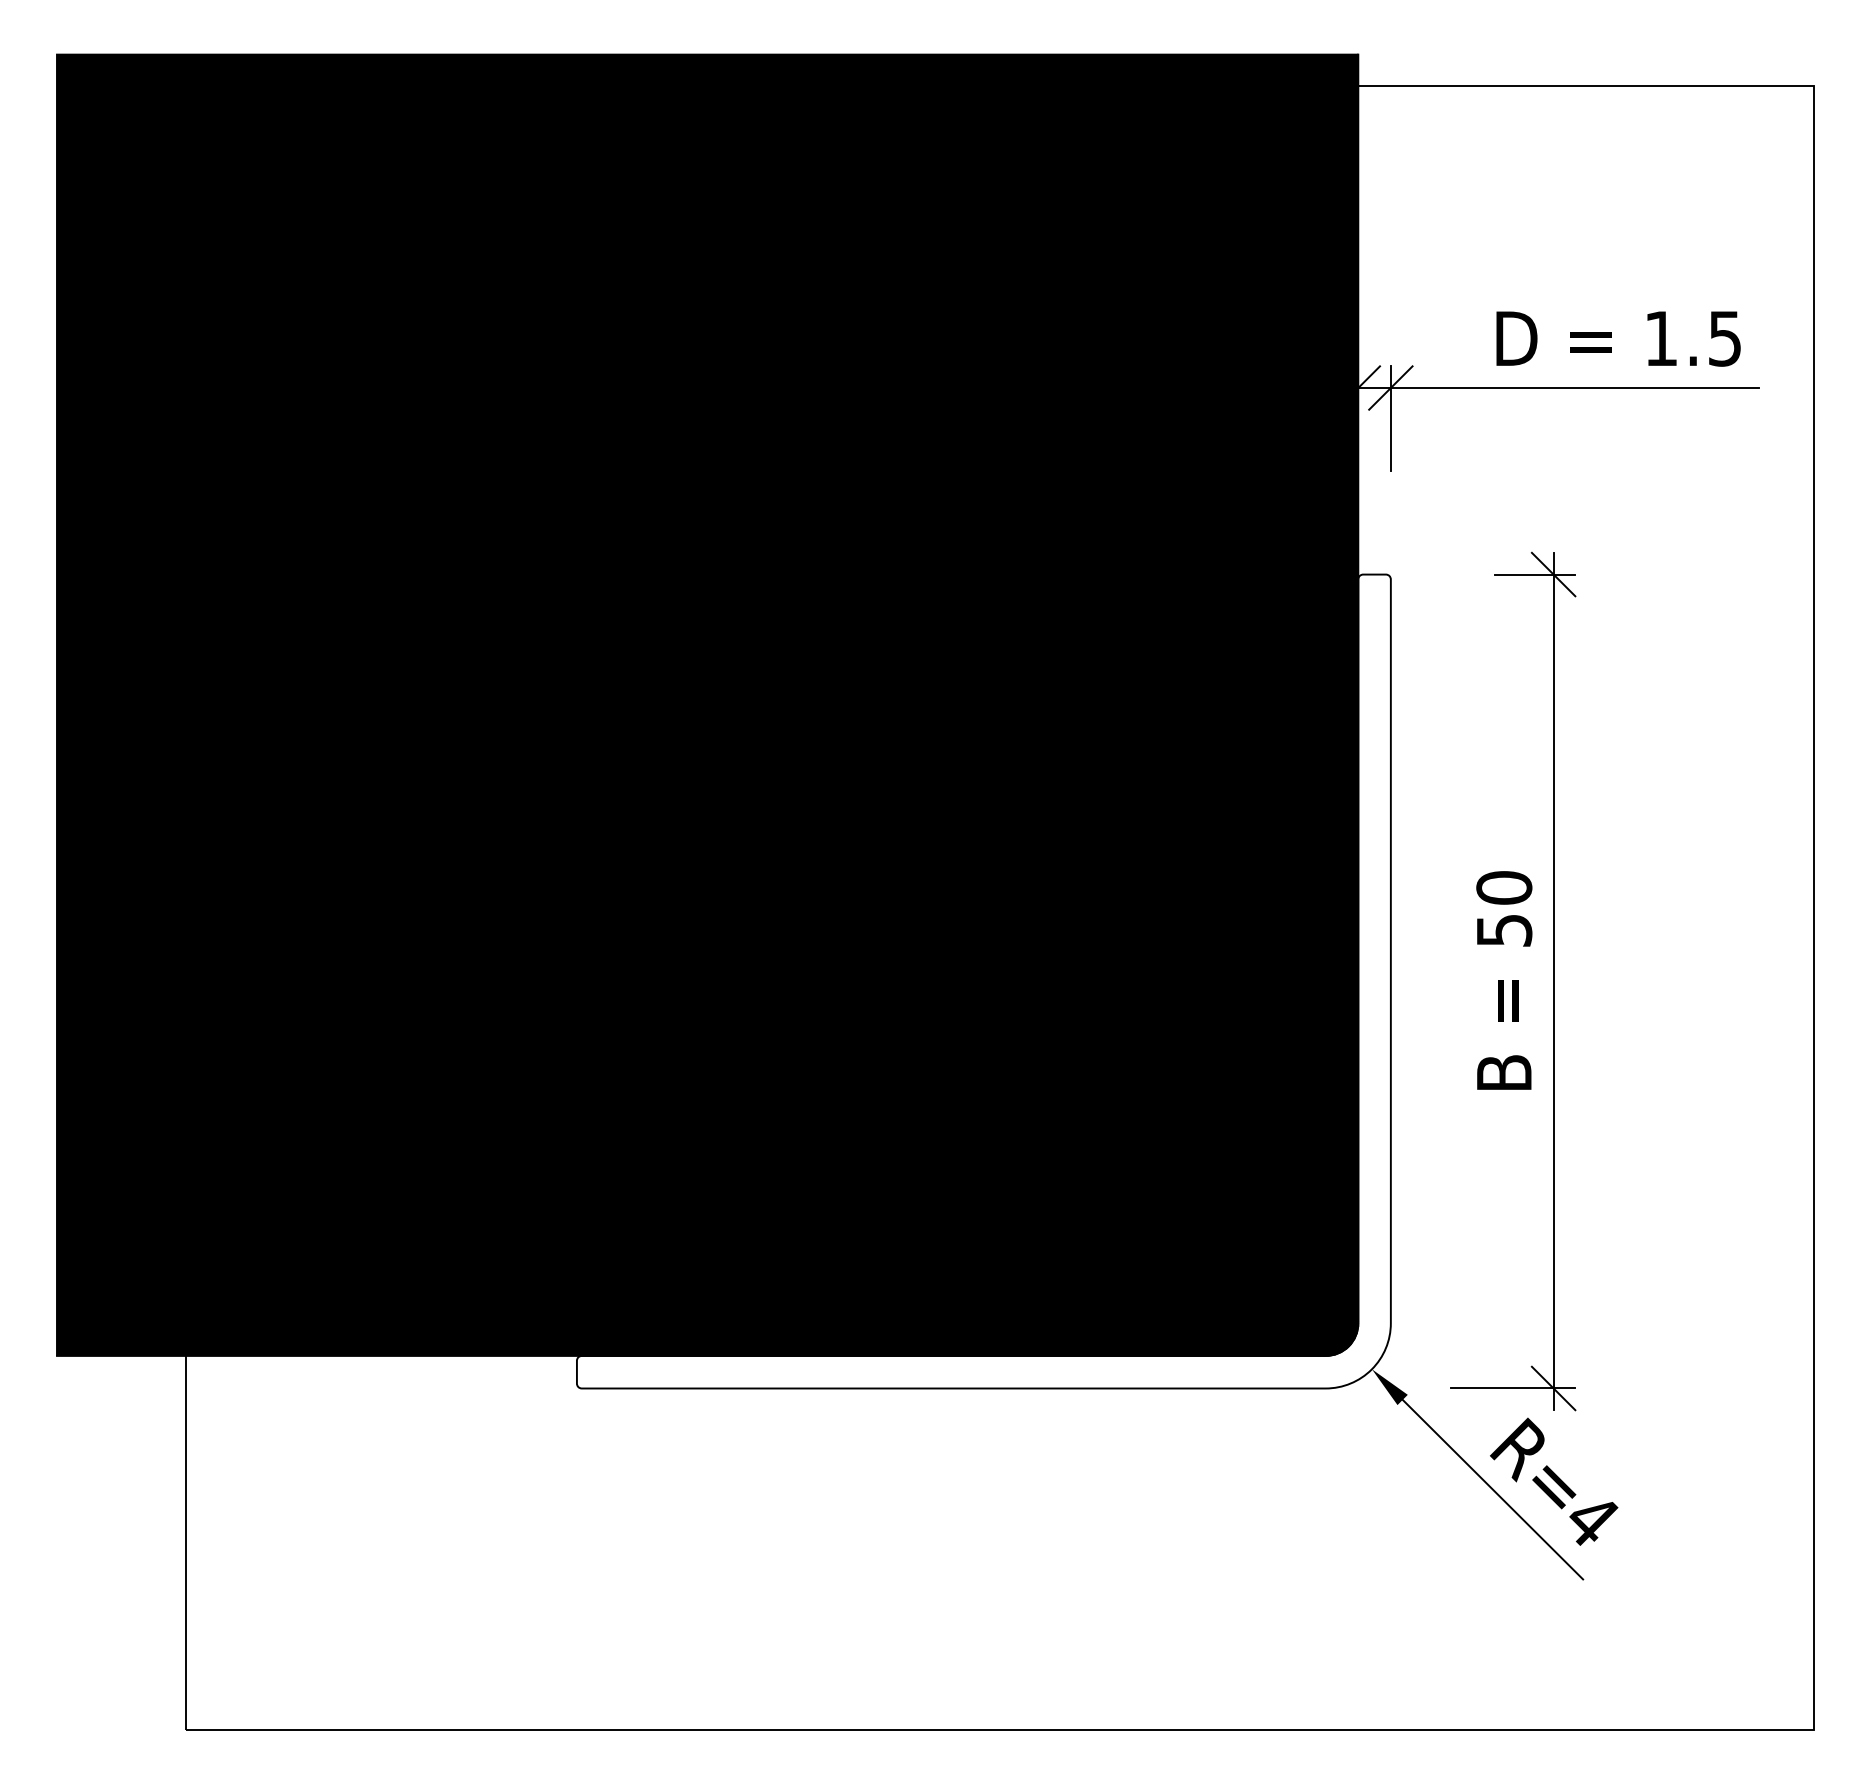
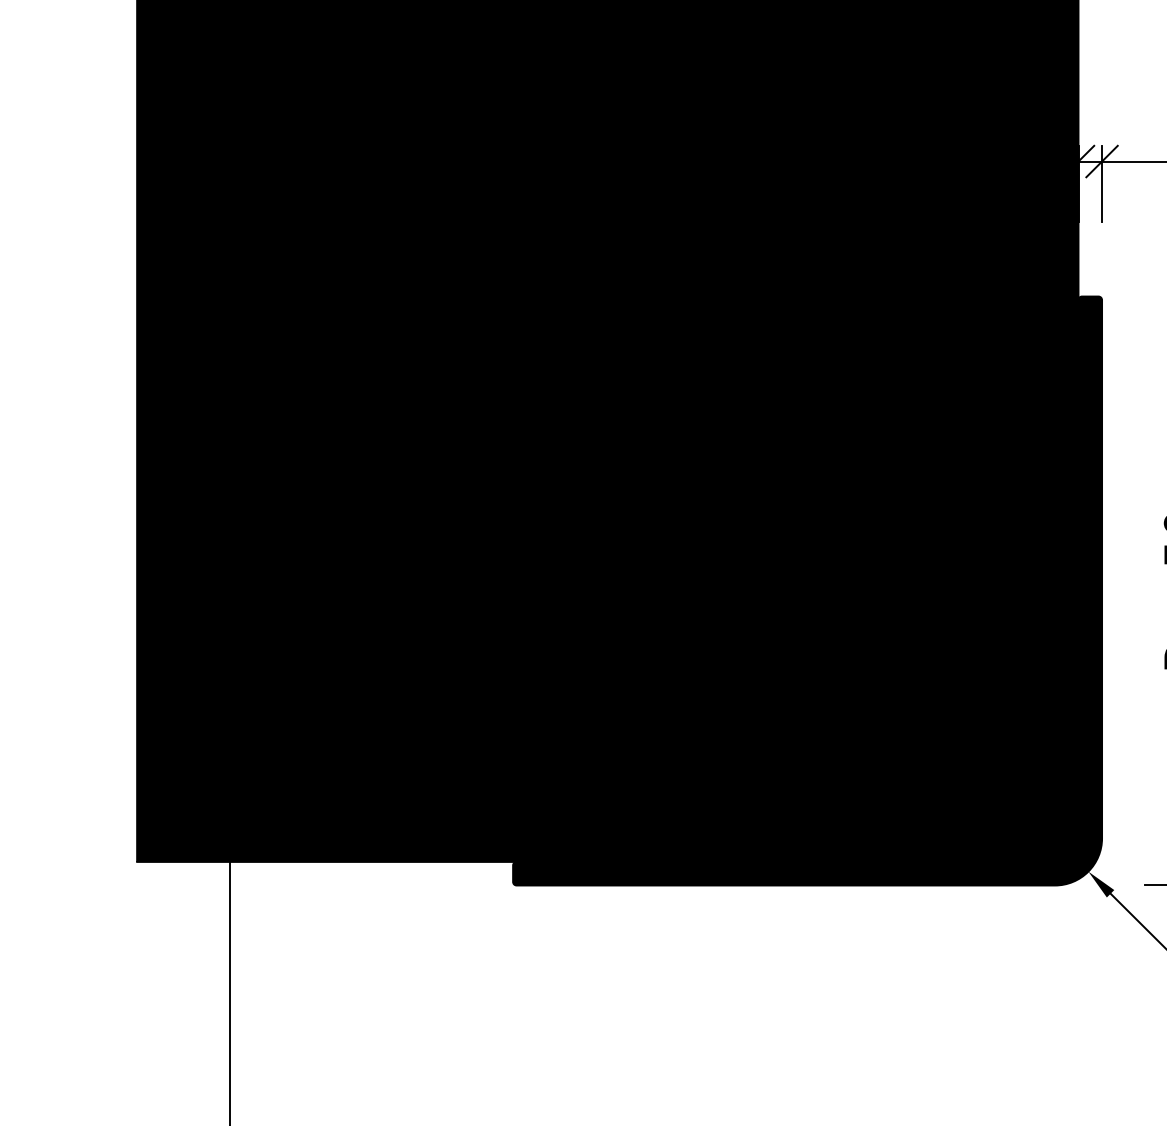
fill: (983, 981) -> (807, 590), added

